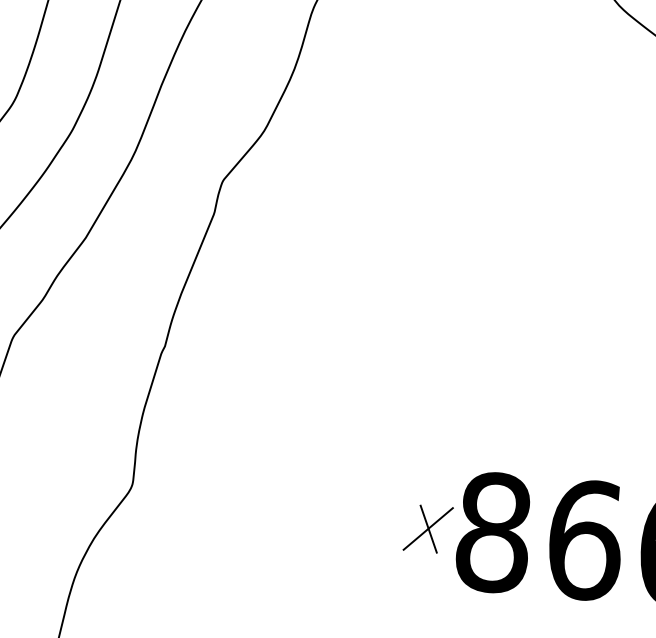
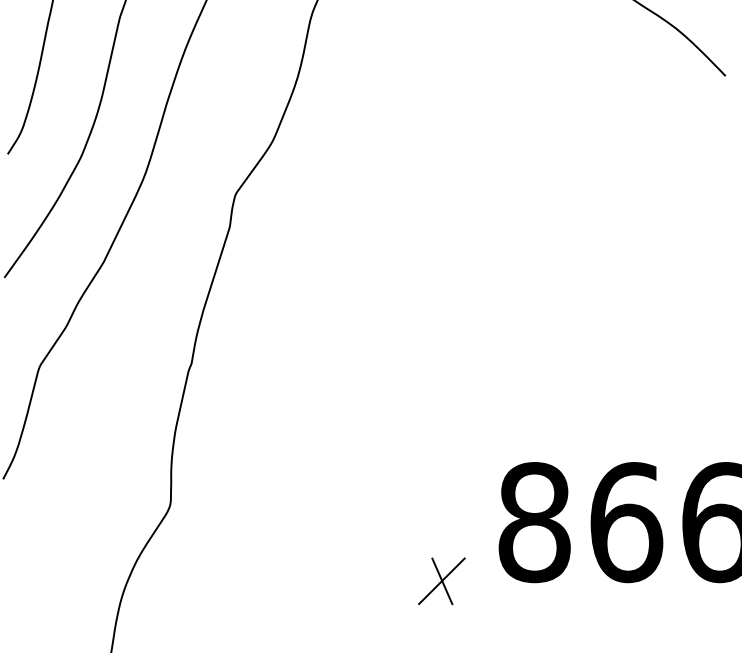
part: (427, 529) -> (441, 581), moved

